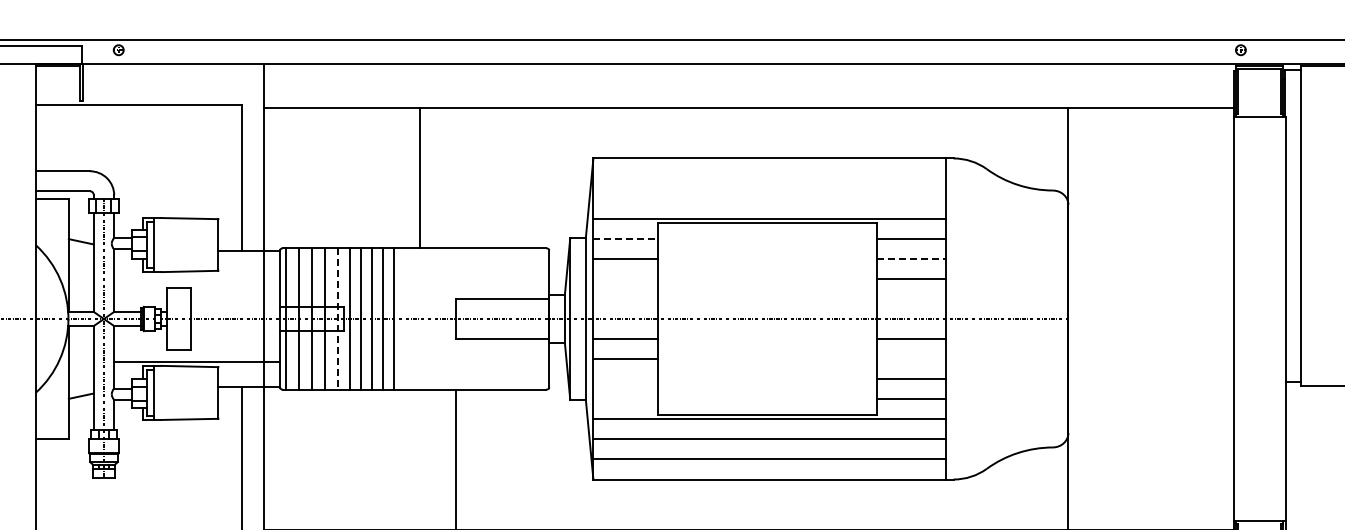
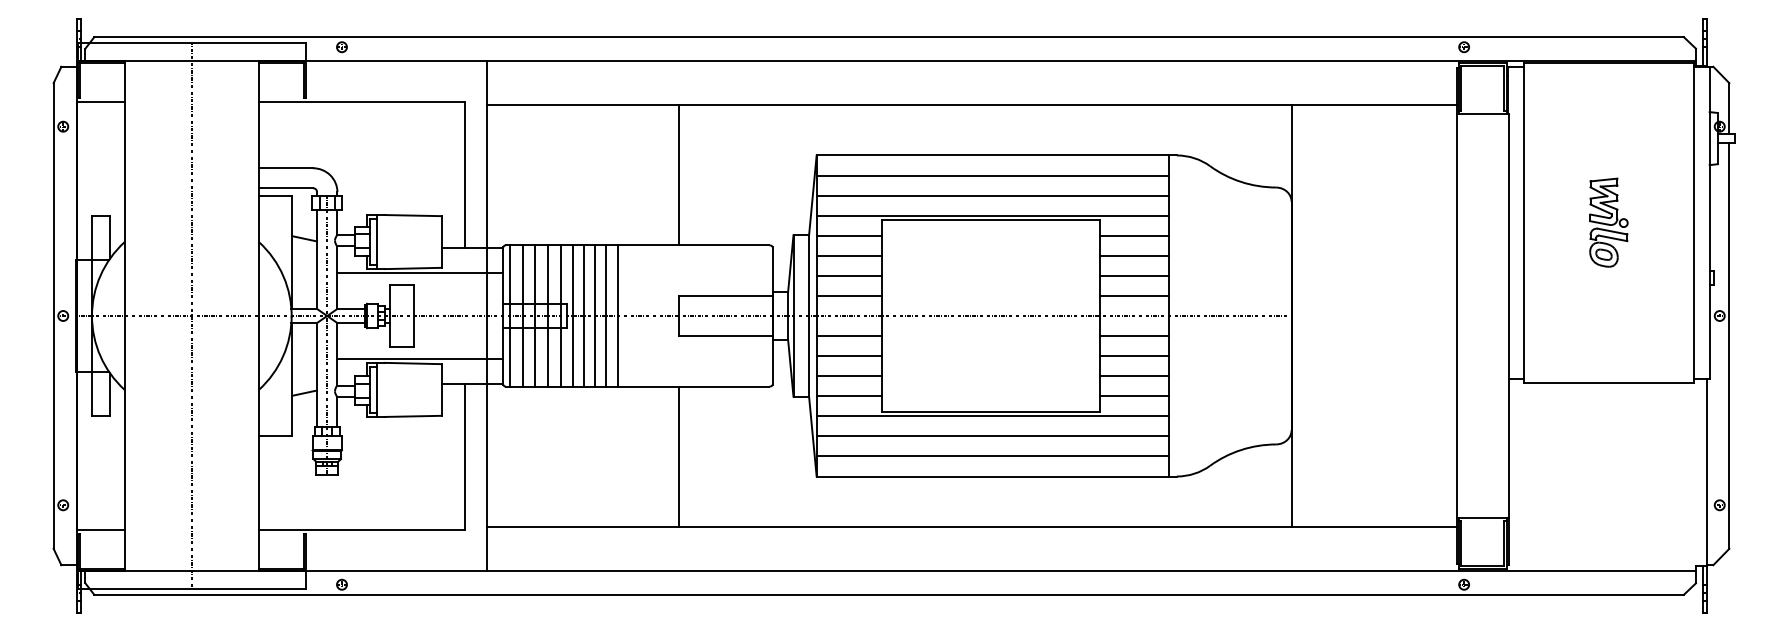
line: (420, 177) -> (679, 174), moved
line: (769, 178) -> (992, 175), added
line: (769, 198) -> (992, 195), added
line: (626, 238) -> (849, 235), dashed -> solid
line: (911, 258) -> (1134, 255), dashed -> solid
line: (197, 276) -> (420, 273), added
line: (625, 278) -> (848, 275), added
line: (625, 298) -> (848, 295), added
line: (911, 298) -> (1134, 295), added
line: (337, 319) -> (560, 316), dashed -> solid
line: (911, 359) -> (1134, 356), added
line: (625, 379) -> (848, 376), added
line: (625, 399) -> (848, 396), added

